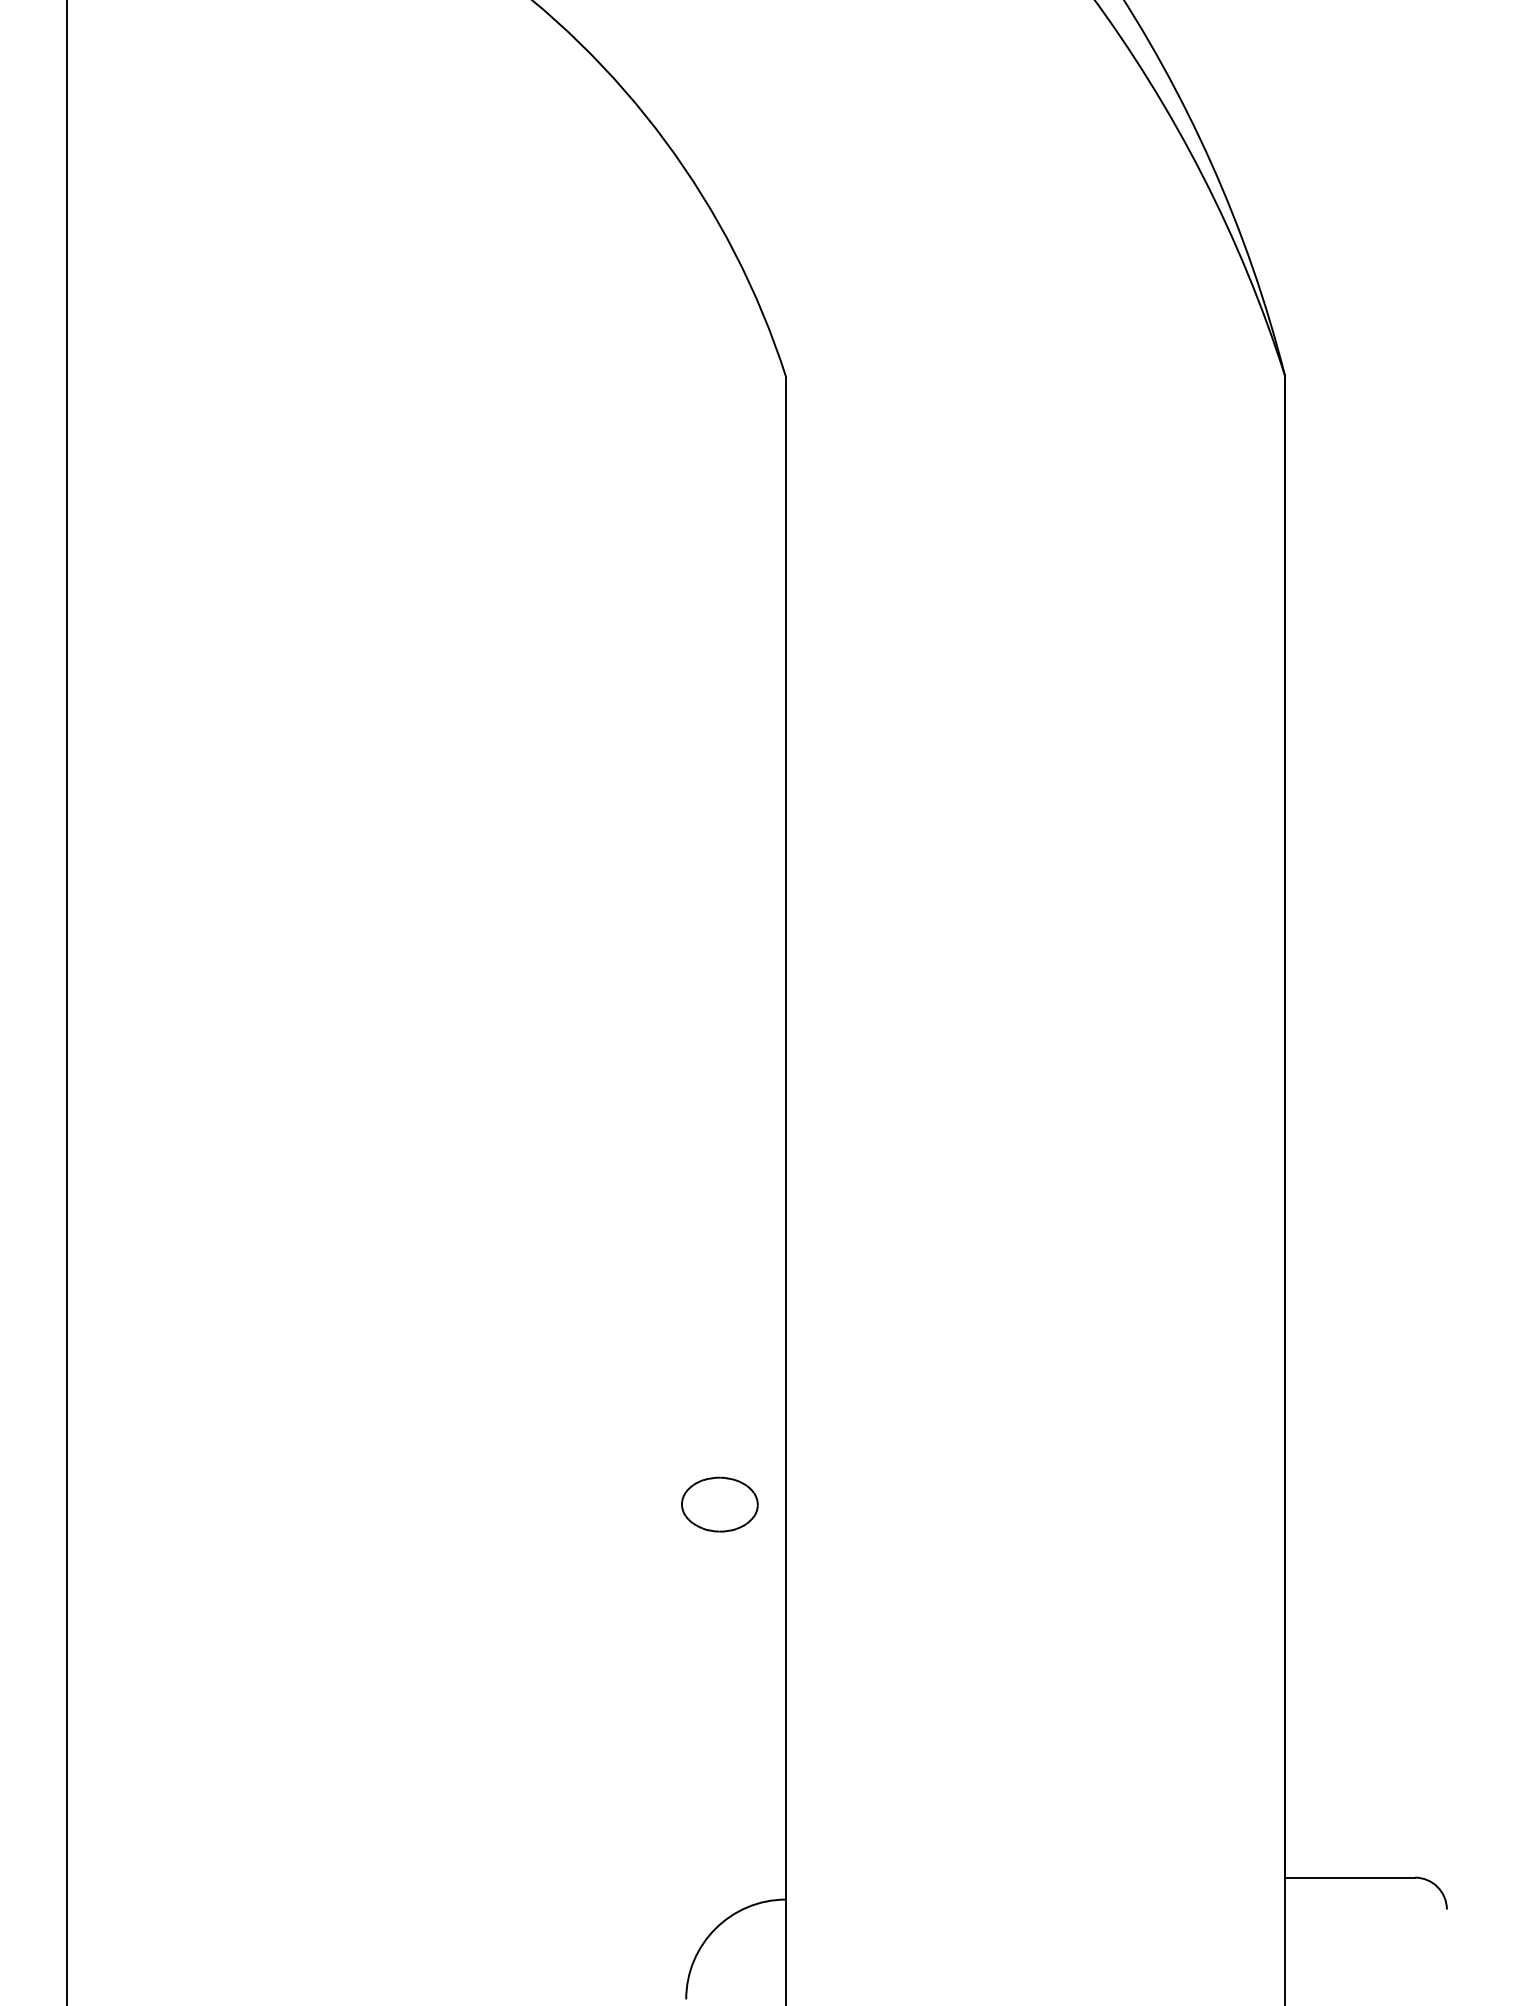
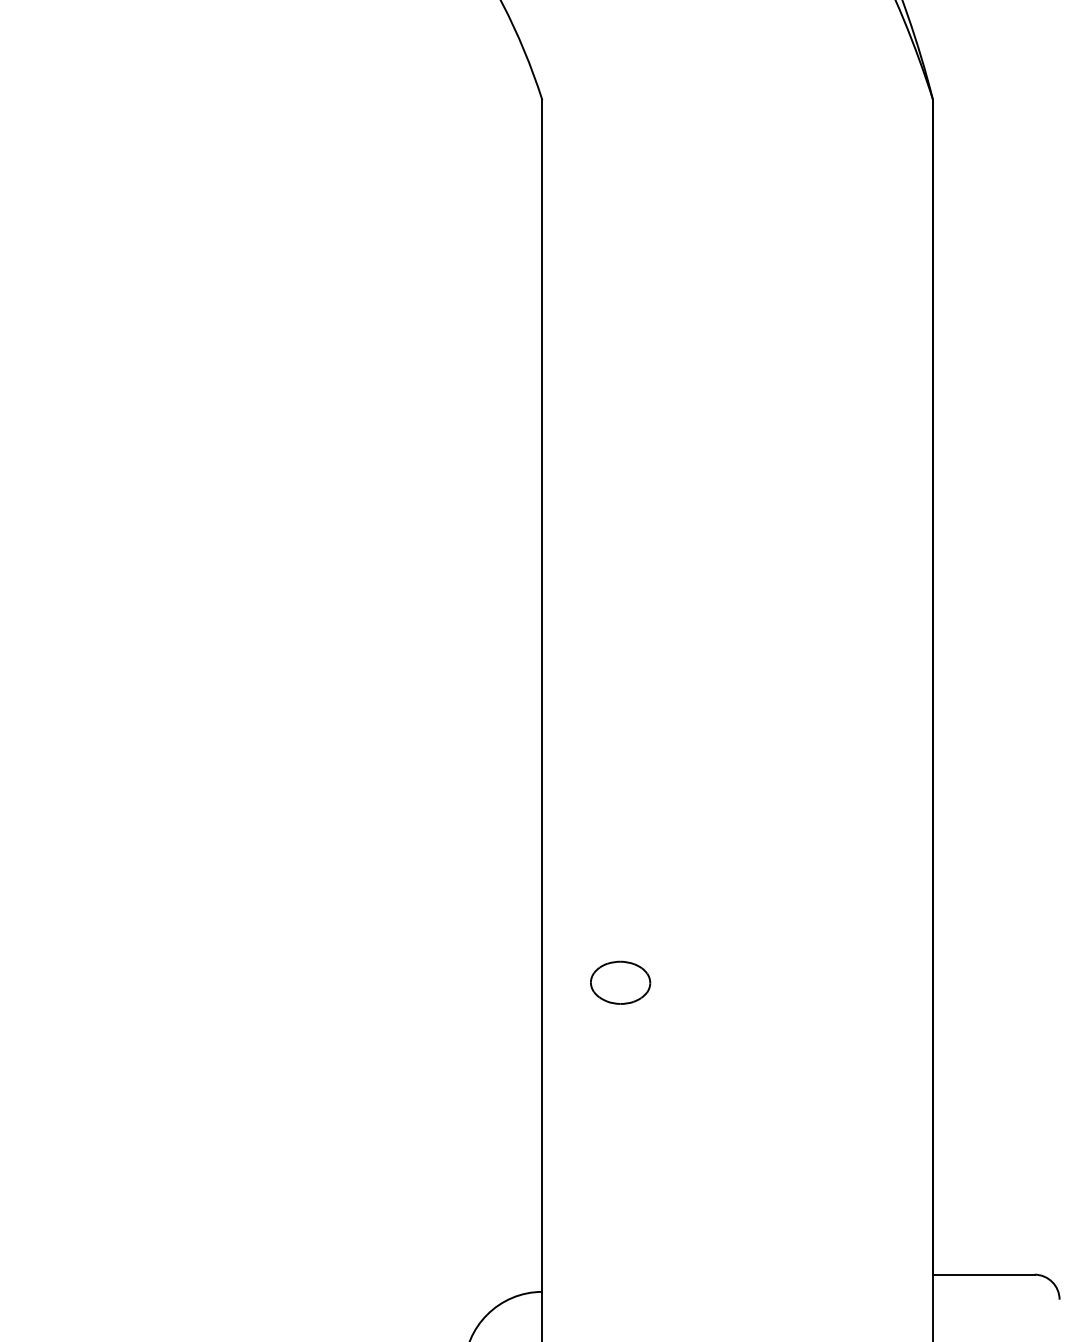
part: (719, 1504) -> (620, 982), moved

